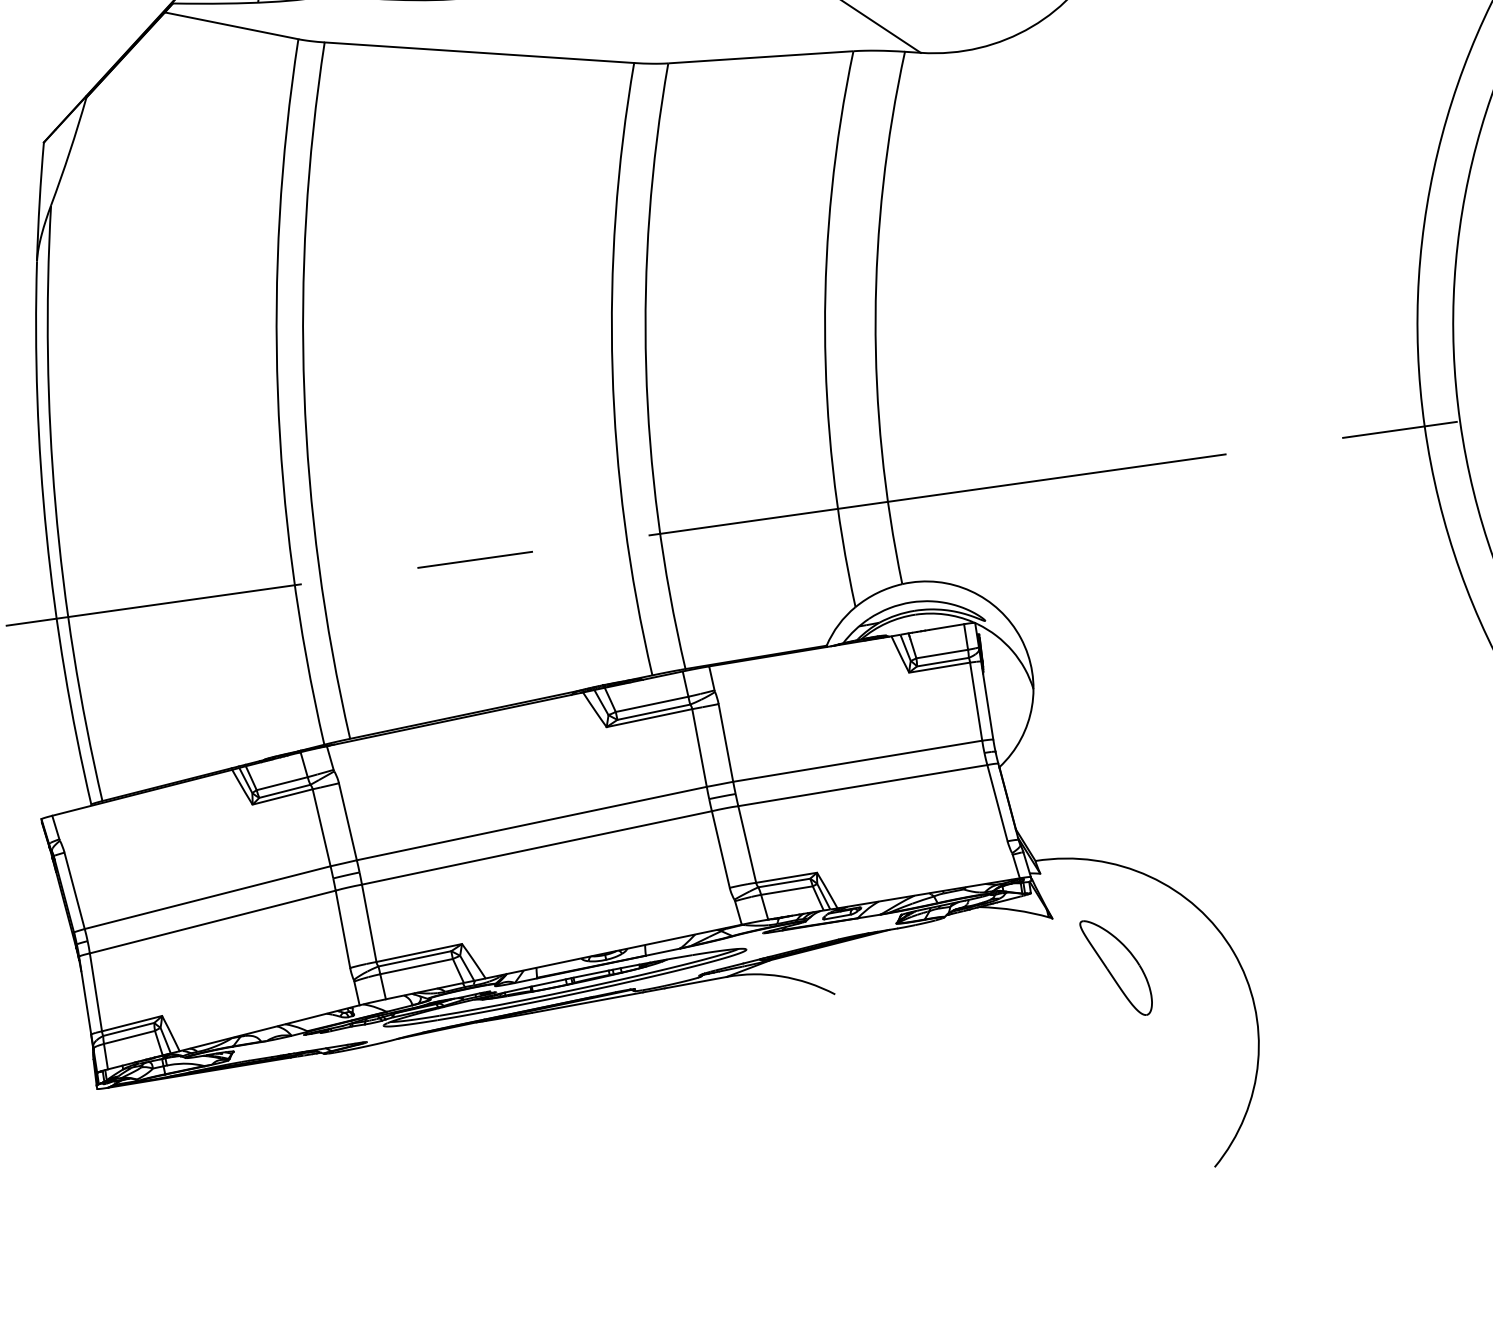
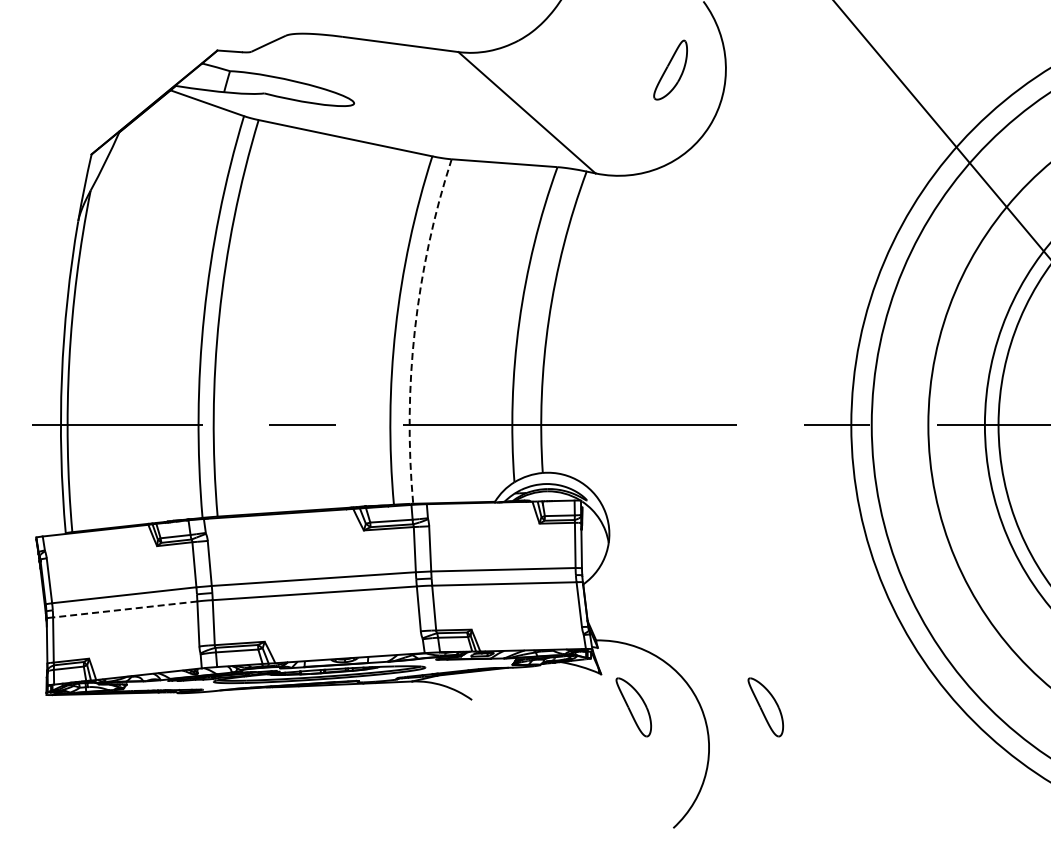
arc: (645, 367) -> (414, 329), solid -> dashed
line: (213, 921) -> (125, 609), solid -> dashed
part: (1344, 935) -> (765, 707), added

